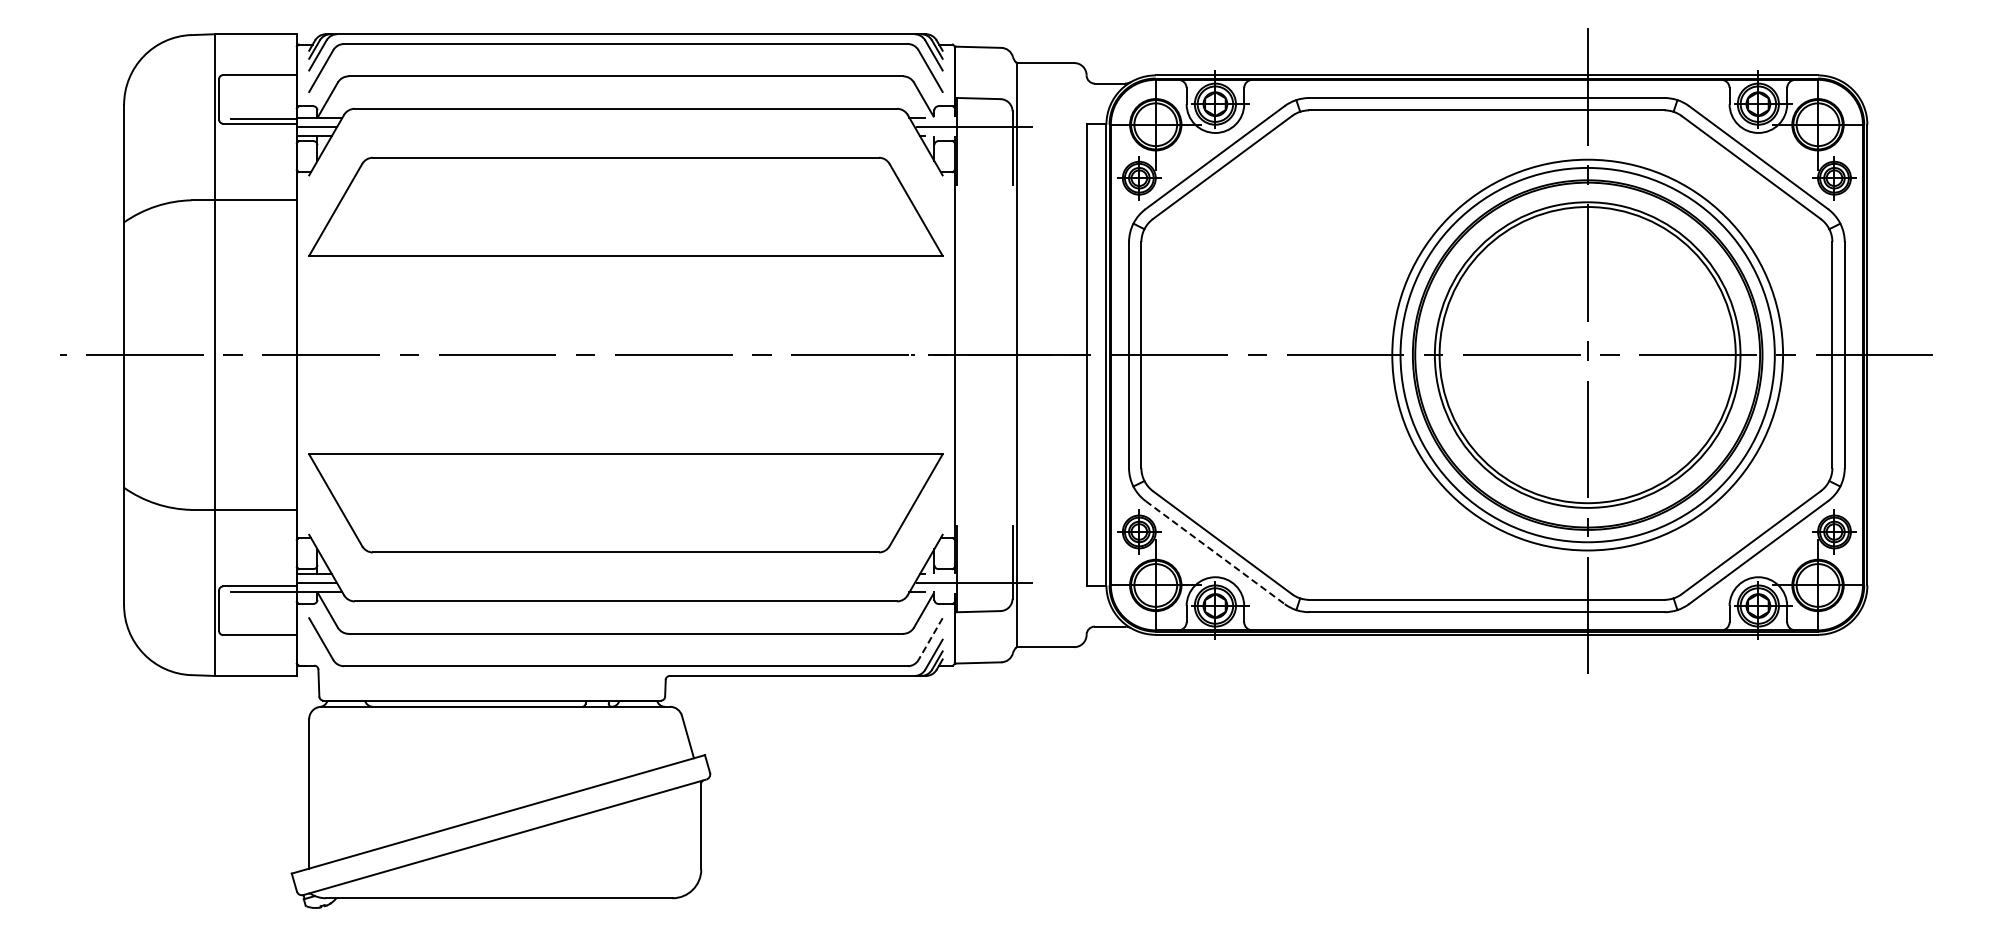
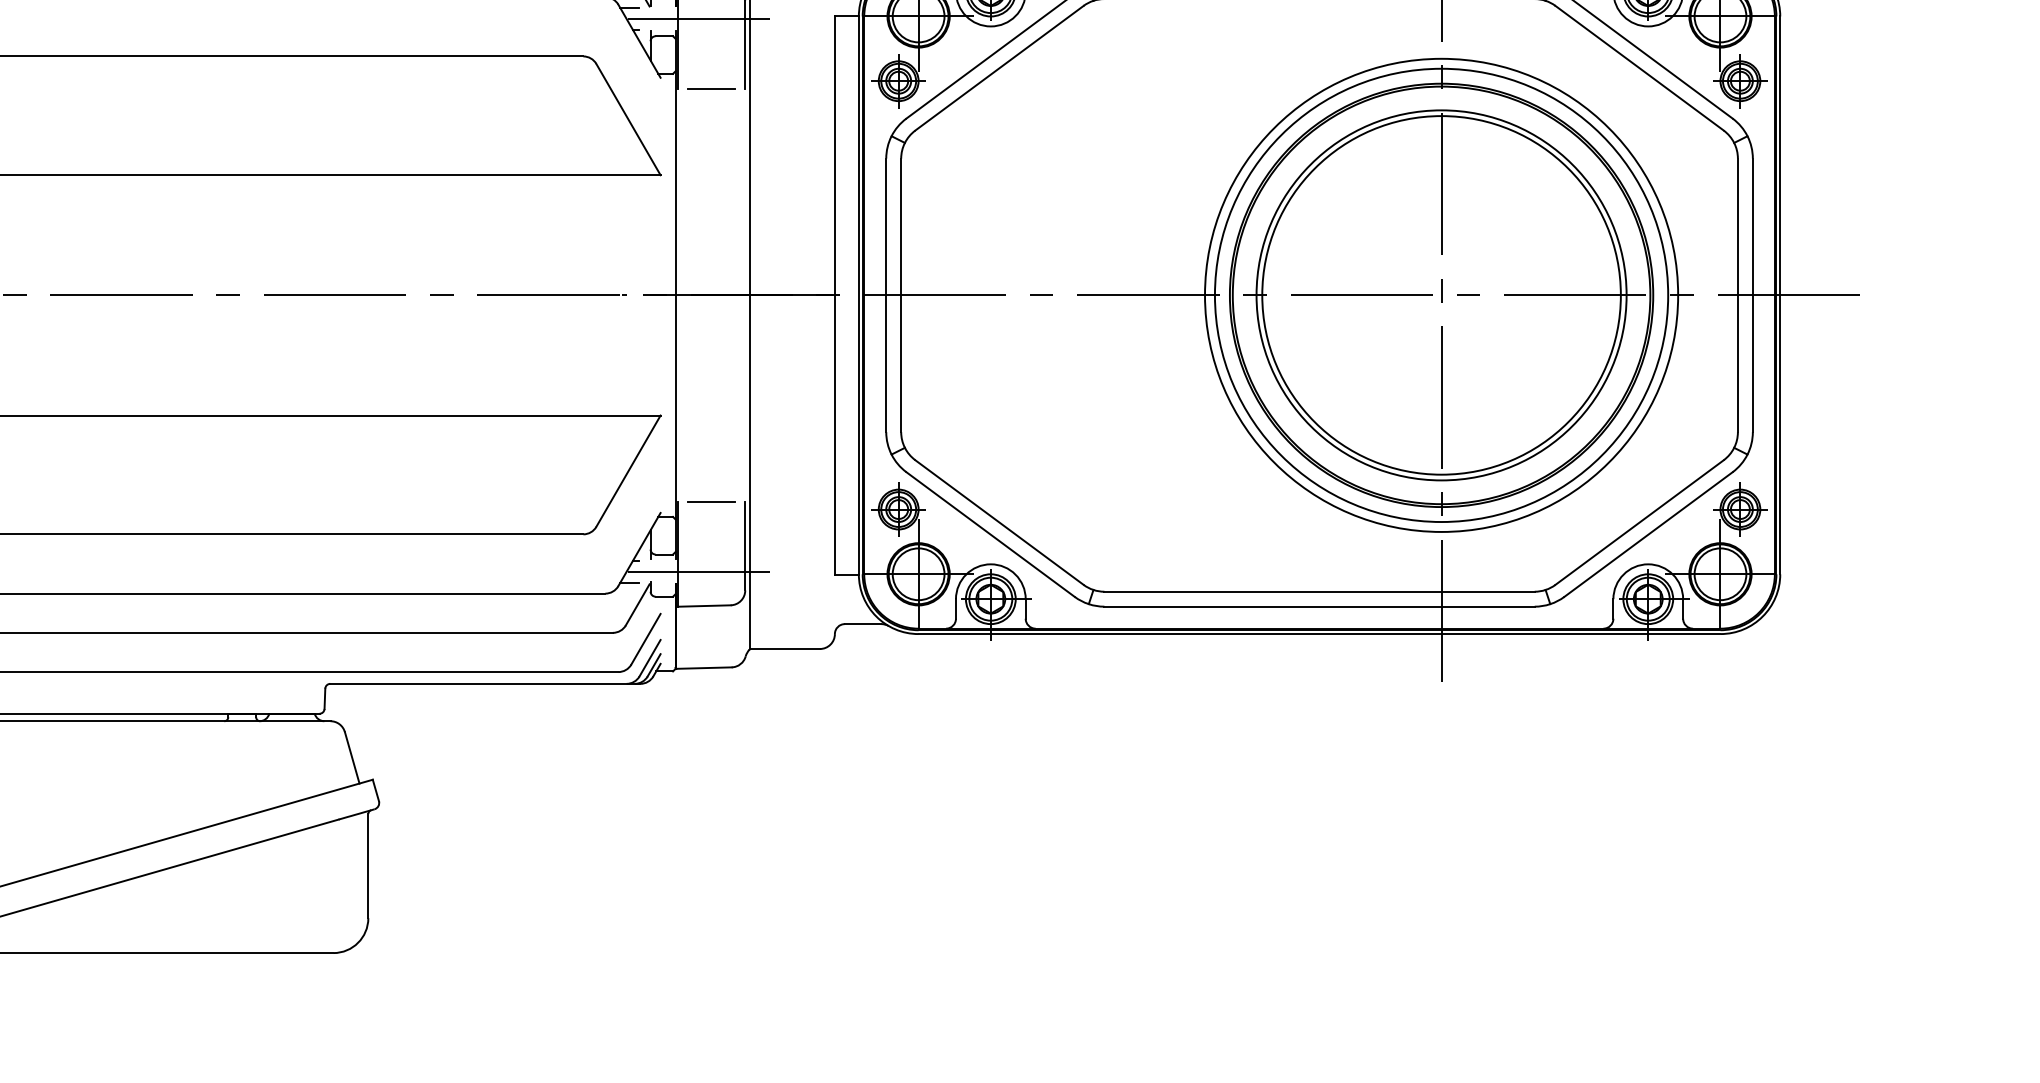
line: (984, 184) -> (711, 88), added
line: (984, 525) -> (711, 501), added
line: (1215, 552) -> (990, 534), dashed -> solid
line: (930, 639) -> (645, 639), dashed -> solid

